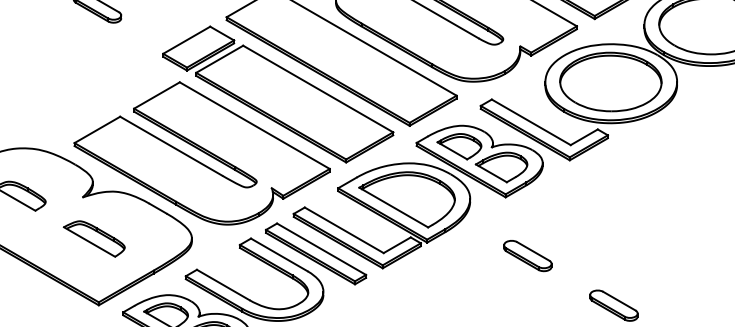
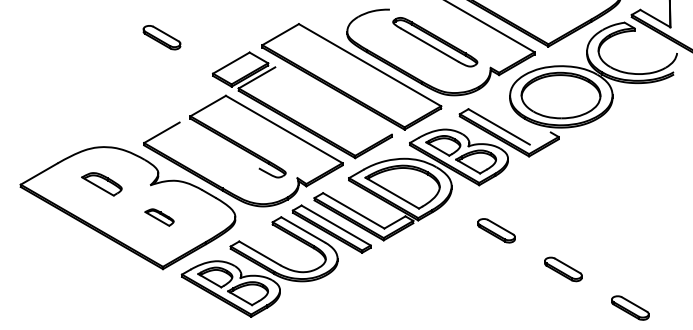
line: (318, 88) -> (333, 100), removed
line: (583, 137) -> (539, 138), removed
line: (170, 146) -> (218, 145), removed
part: (94, 238) -> (159, 217), size x0.6

